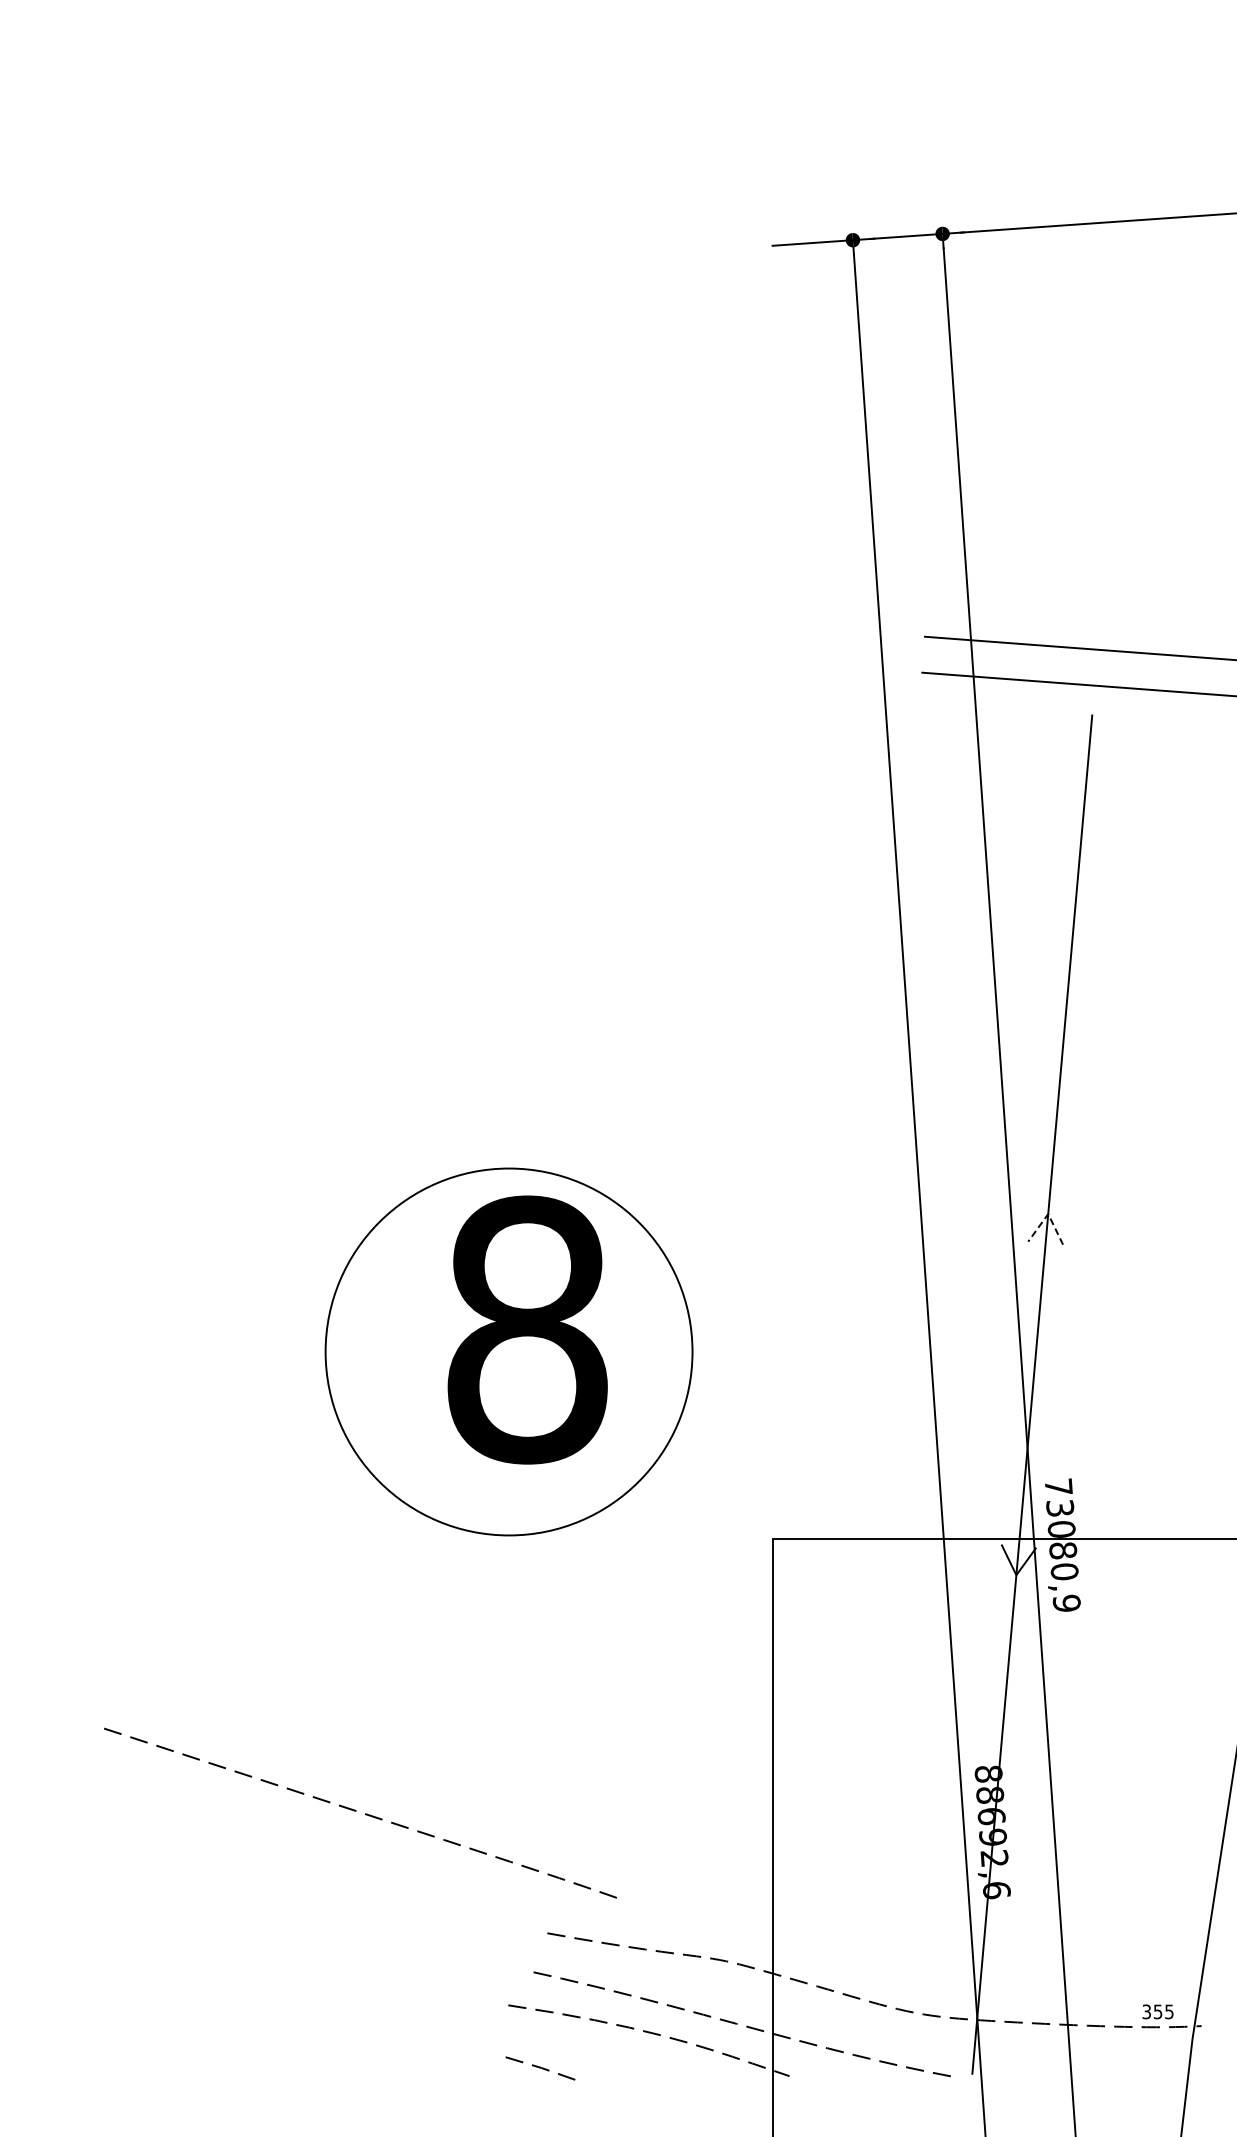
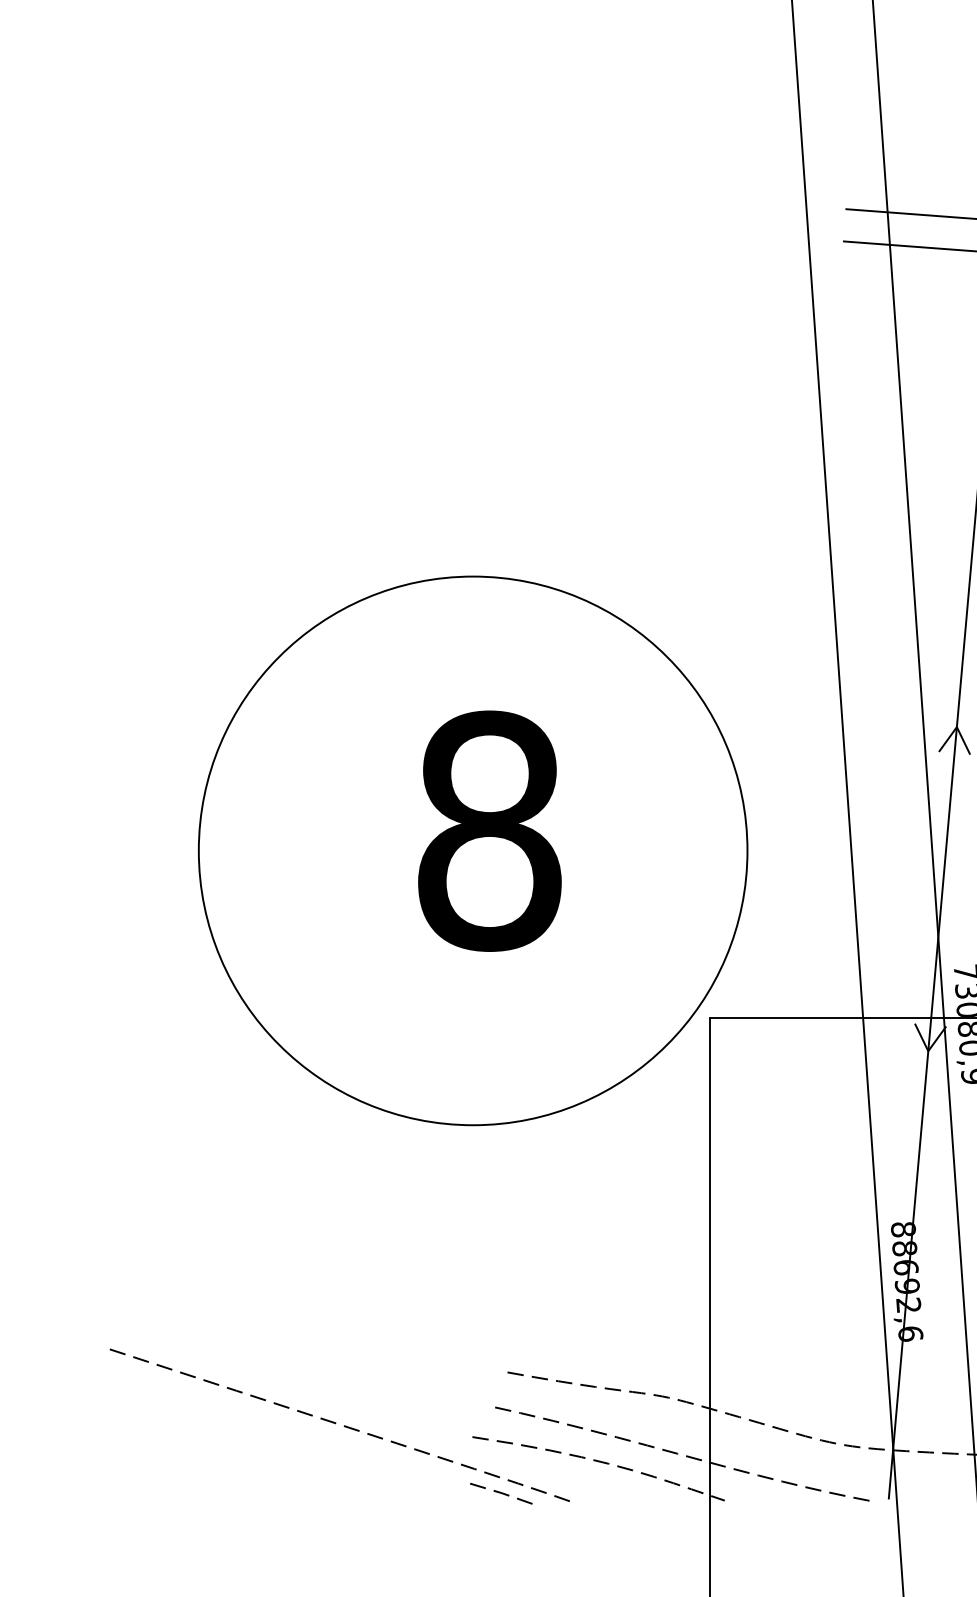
line: (1048, 1214) -> (957, 727), dashed -> solid
circle: (508, 1351) -> (472, 850), size x1.67
curve: (356, 1811) -> (336, 1423), moved

